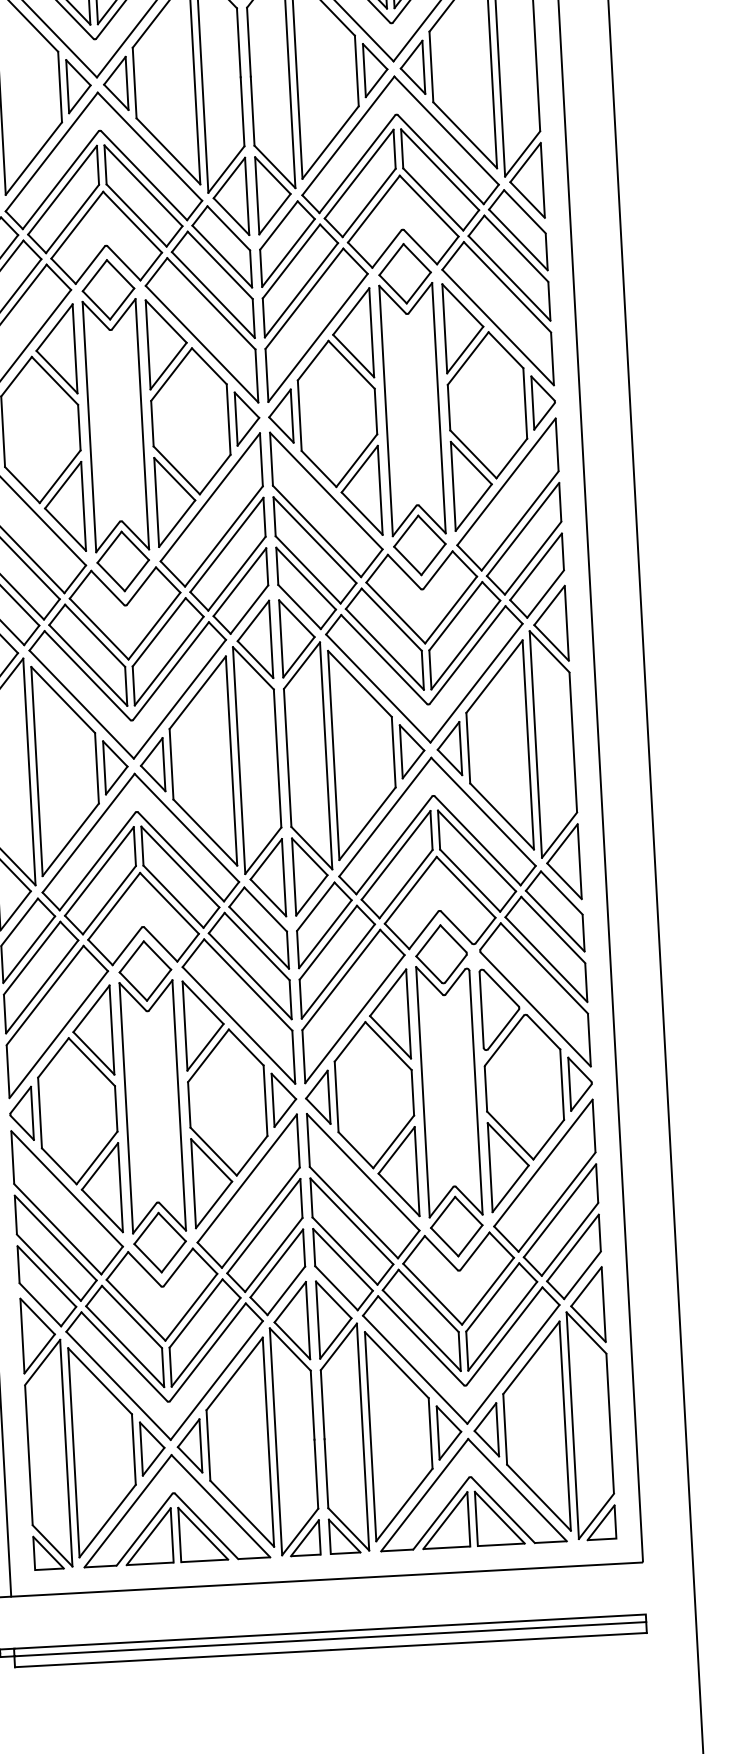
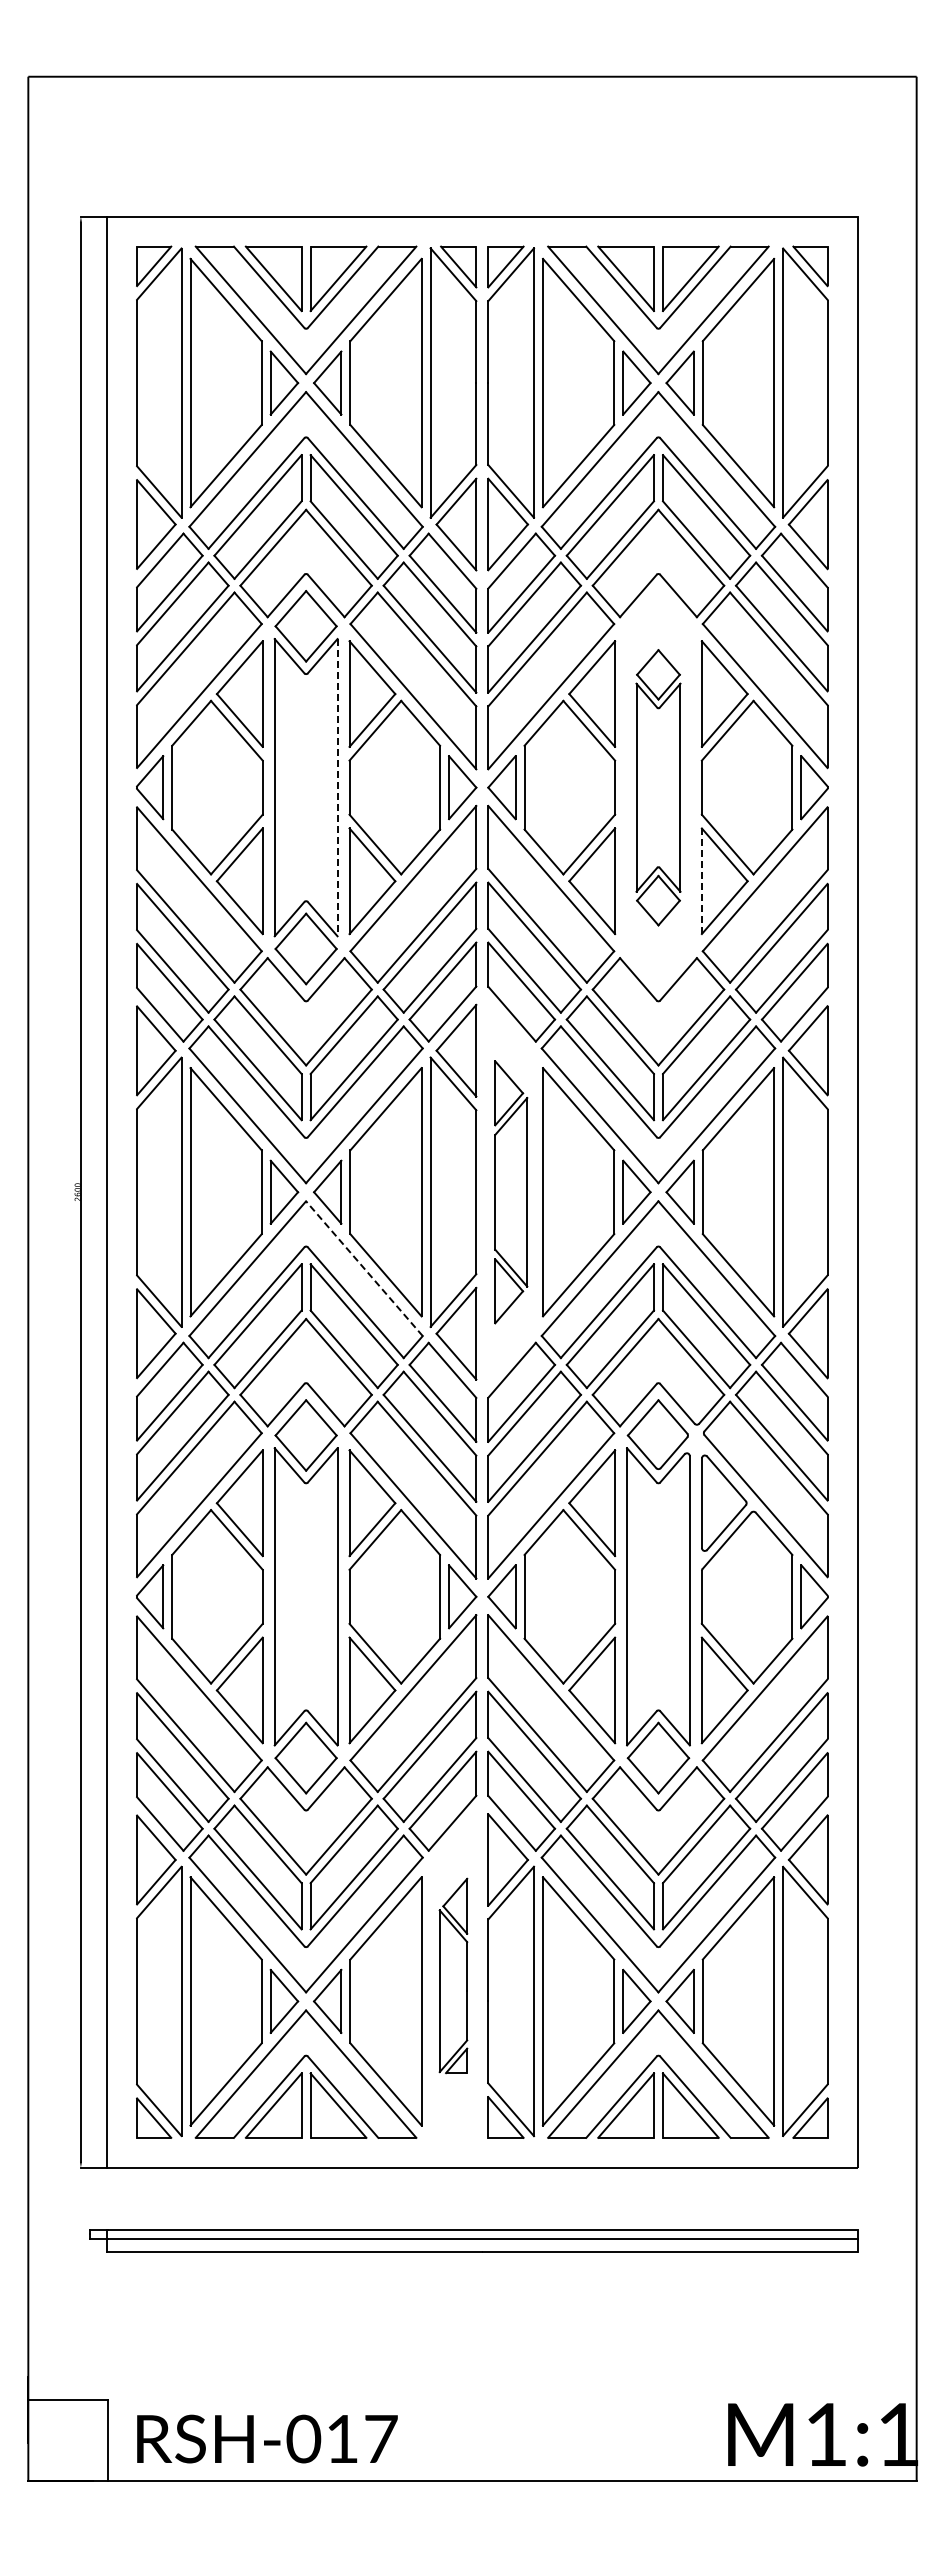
part: (412, 409) -> (658, 787), size x0.7
line: (142, 424) -> (337, 787), solid -> dashed
line: (453, 486) -> (701, 881), solid -> dashed
part: (307, 757) -> (511, 1192), size x0.7
line: (186, 827) -> (364, 1268), solid -> dashed
part: (294, 1418) -> (453, 1975), size x0.6

